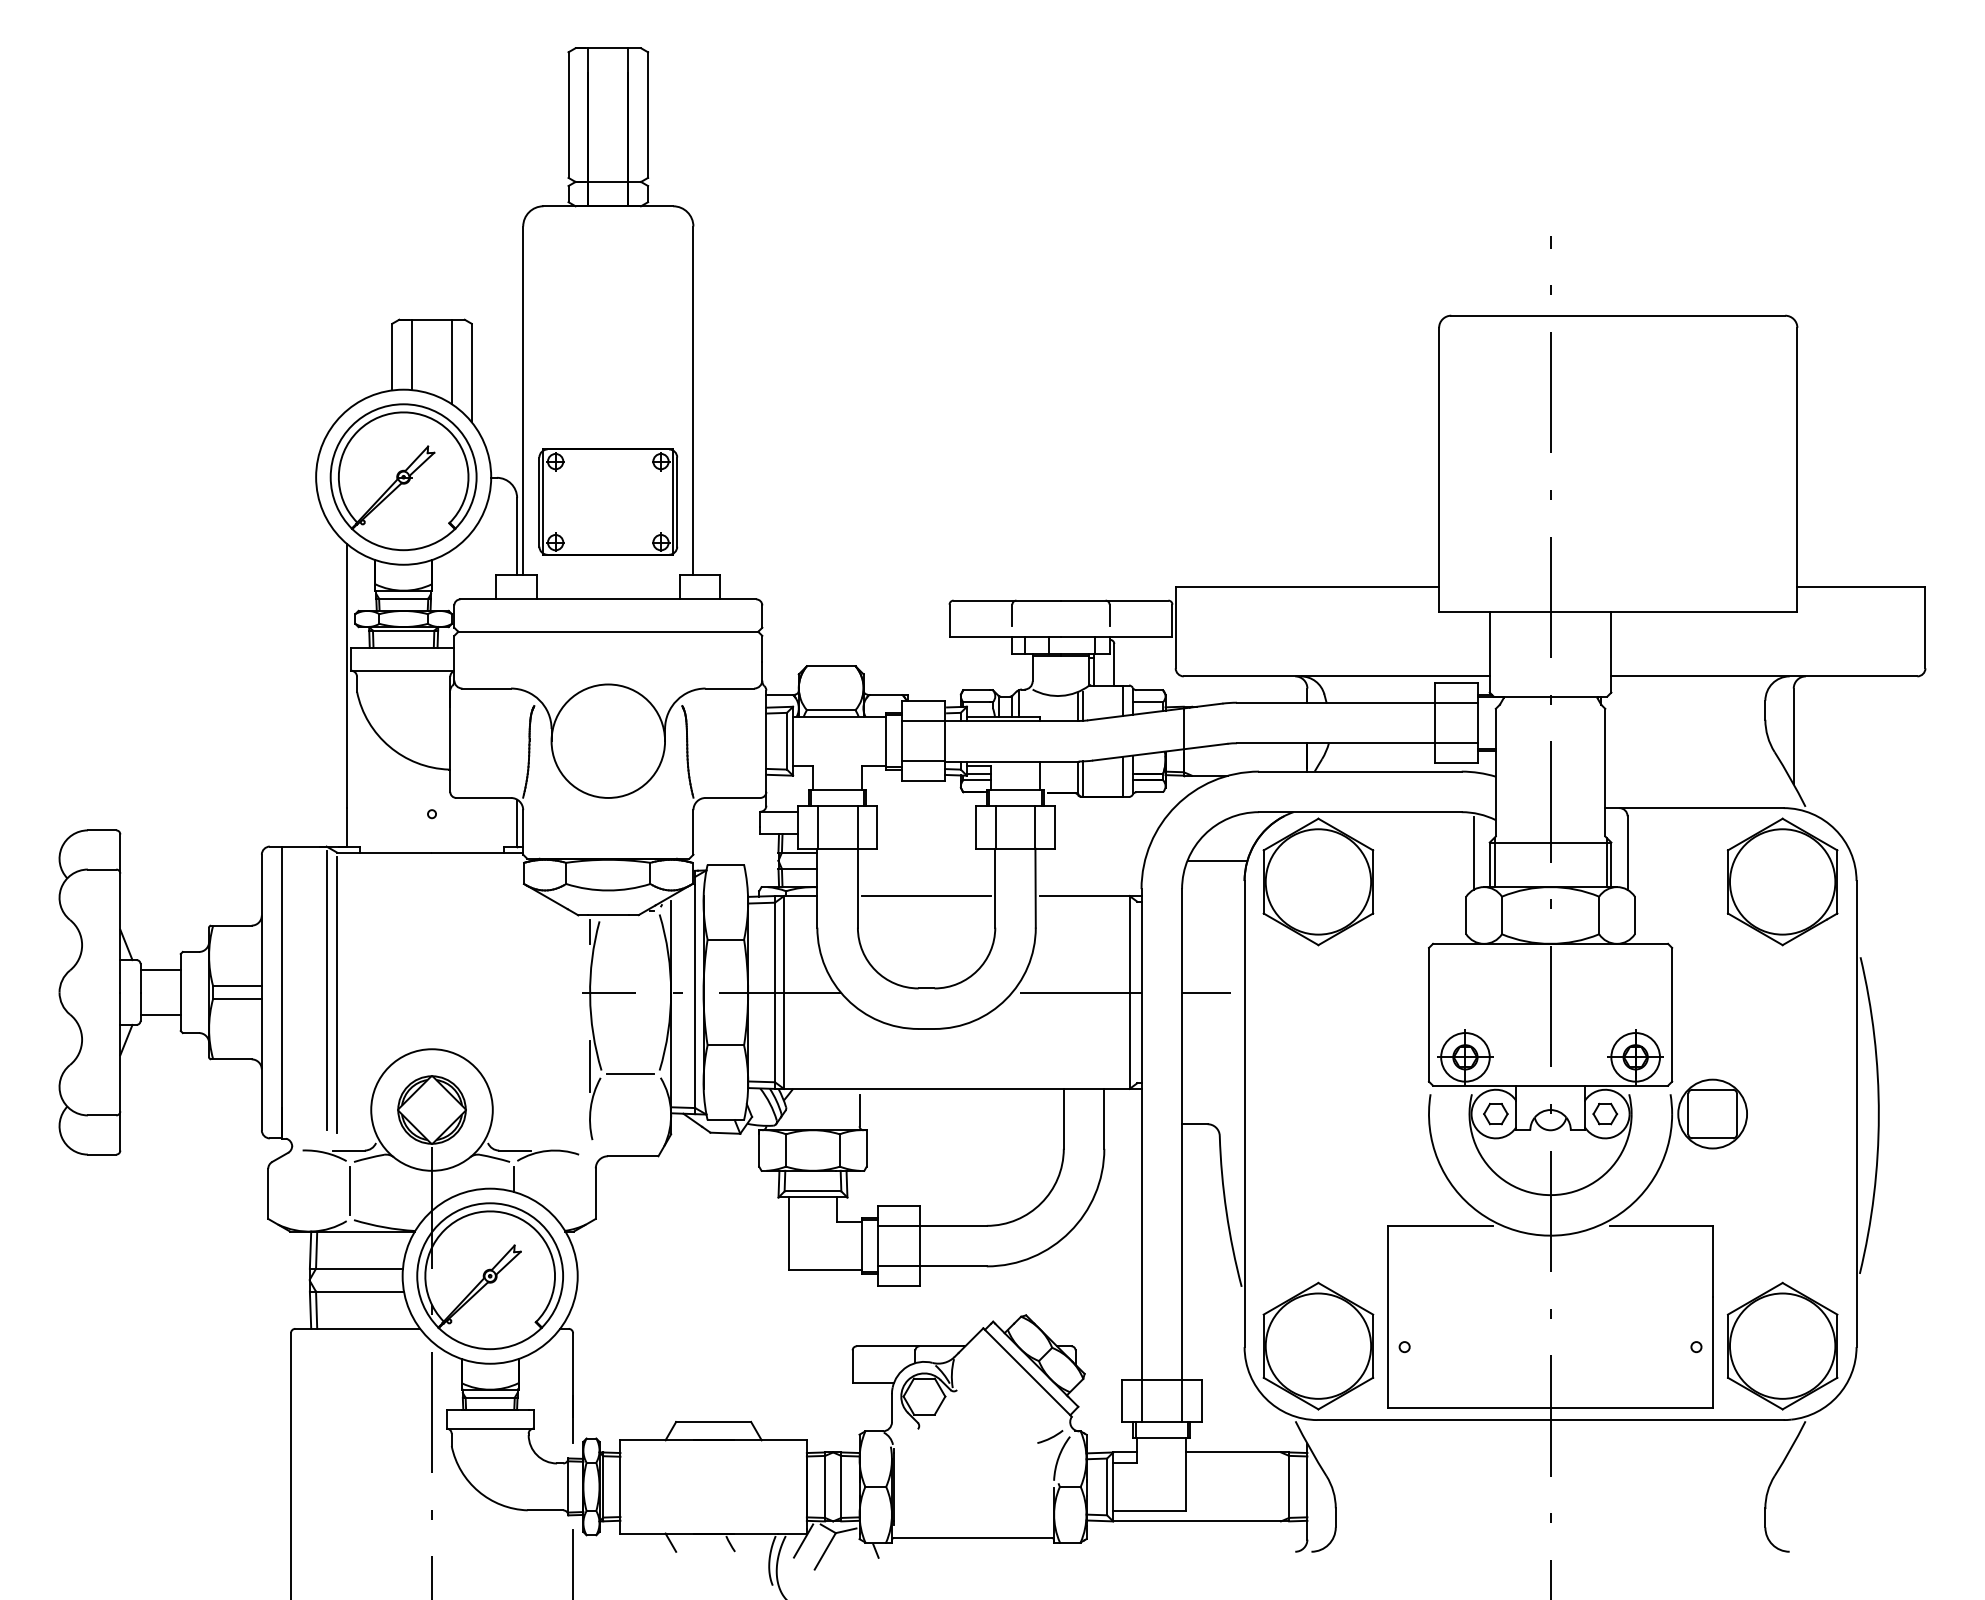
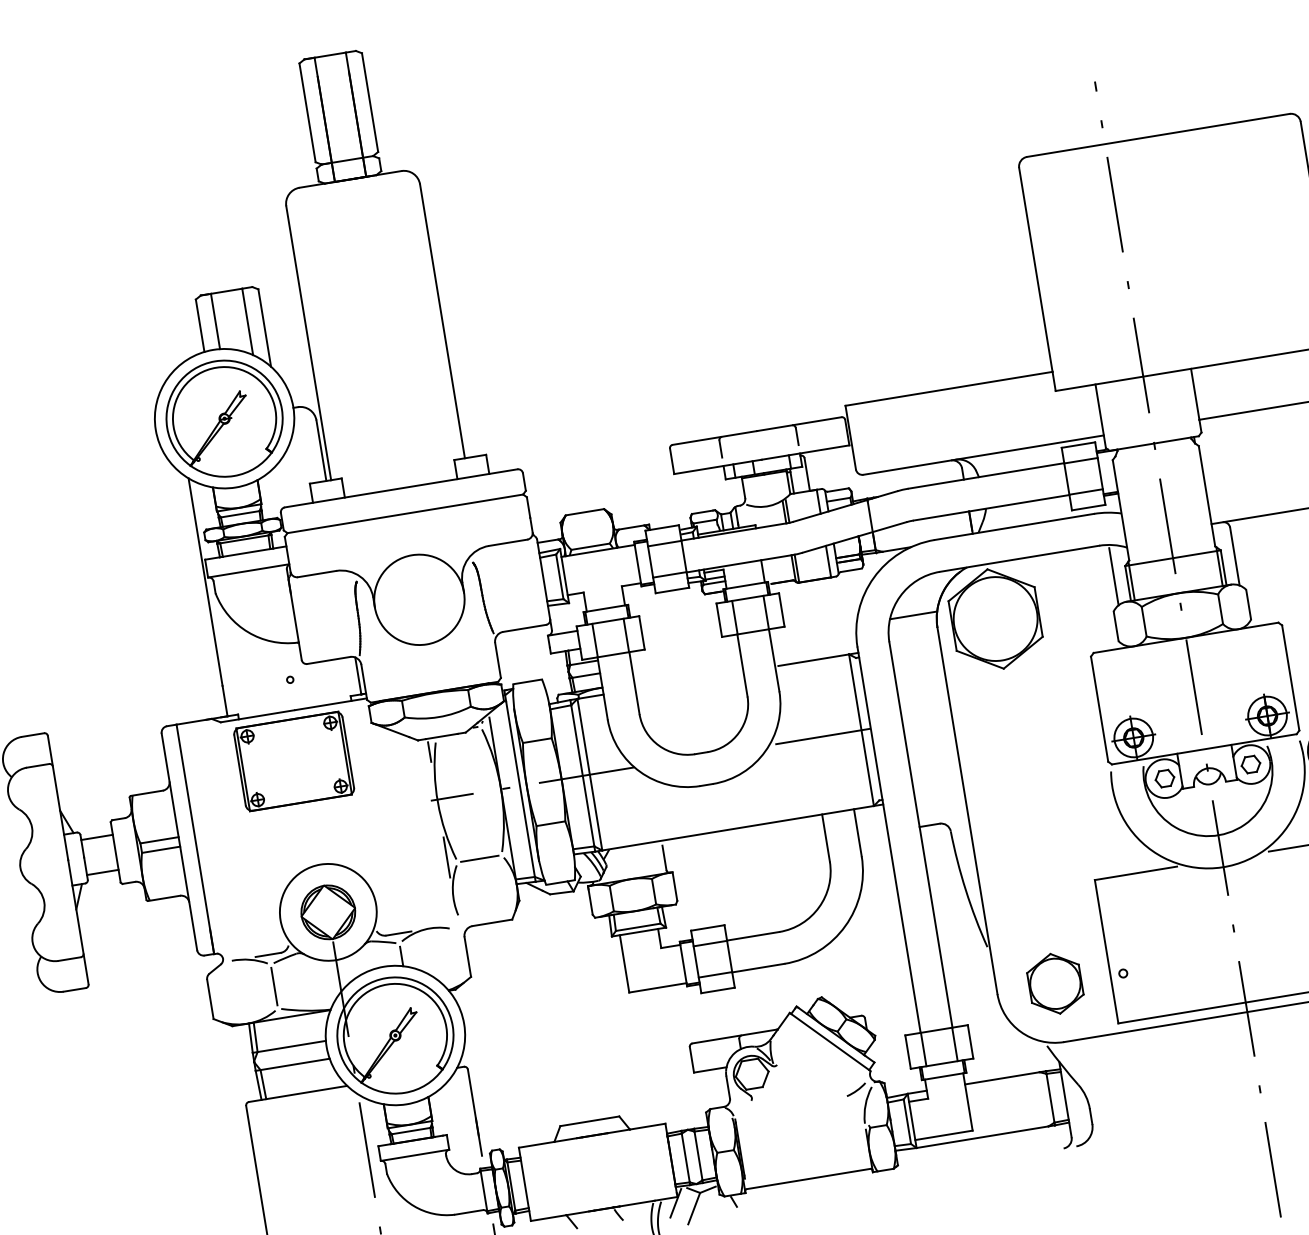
part: (608, 501) -> (294, 760), moved
line: (926, 896) -> (689, 680), removed
line: (326, 990) -> (230, 832), removed
line: (1206, 992) -> (921, 720), removed
line: (337, 994) -> (239, 833), removed
part: (1318, 1345) -> (1055, 983), size x0.6

